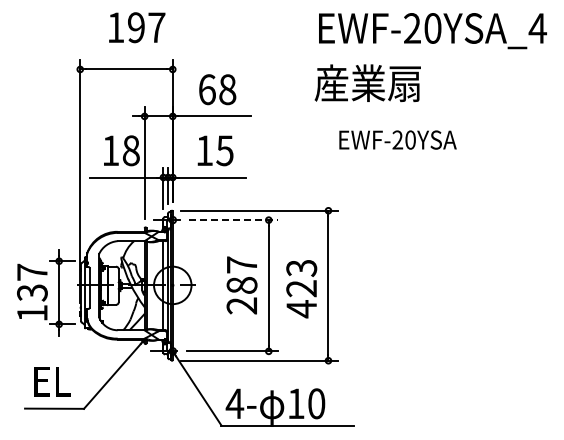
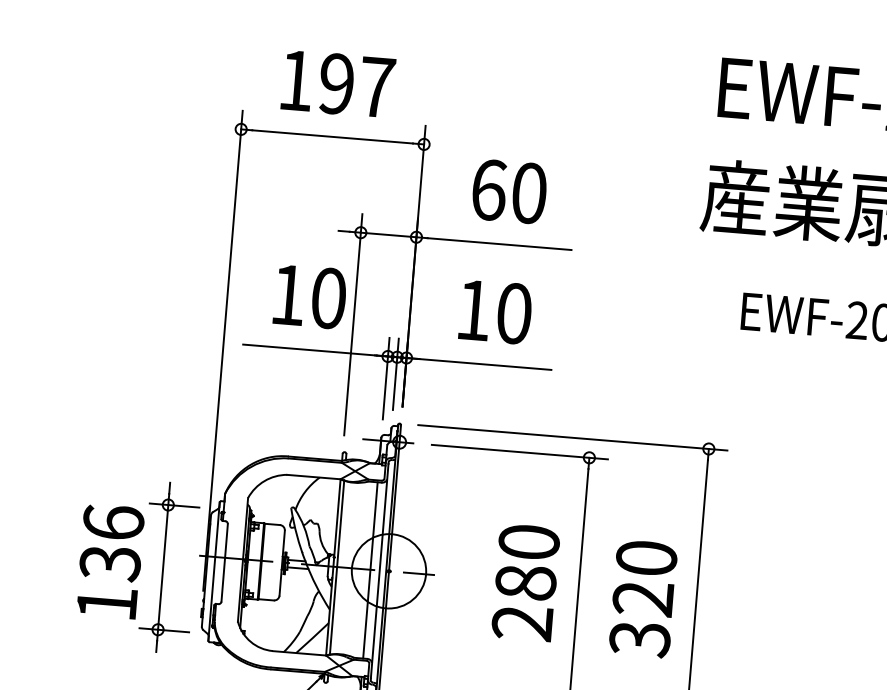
text: (137, 27) -> (338, 83), moved
text: (227, 89) -> (528, 192), 68 -> 60
text: (224, 150) -> (513, 313), 15 -> 10
text: (130, 151) -> (327, 299), 18 -> 10
line: (233, 220) -> (519, 452), dashed -> solid
text: (241, 264) -> (528, 541), 287 -> 280
text: (32, 271) -> (113, 520), 137 -> 136
text: (301, 288) -> (642, 598), 423 -> 320

